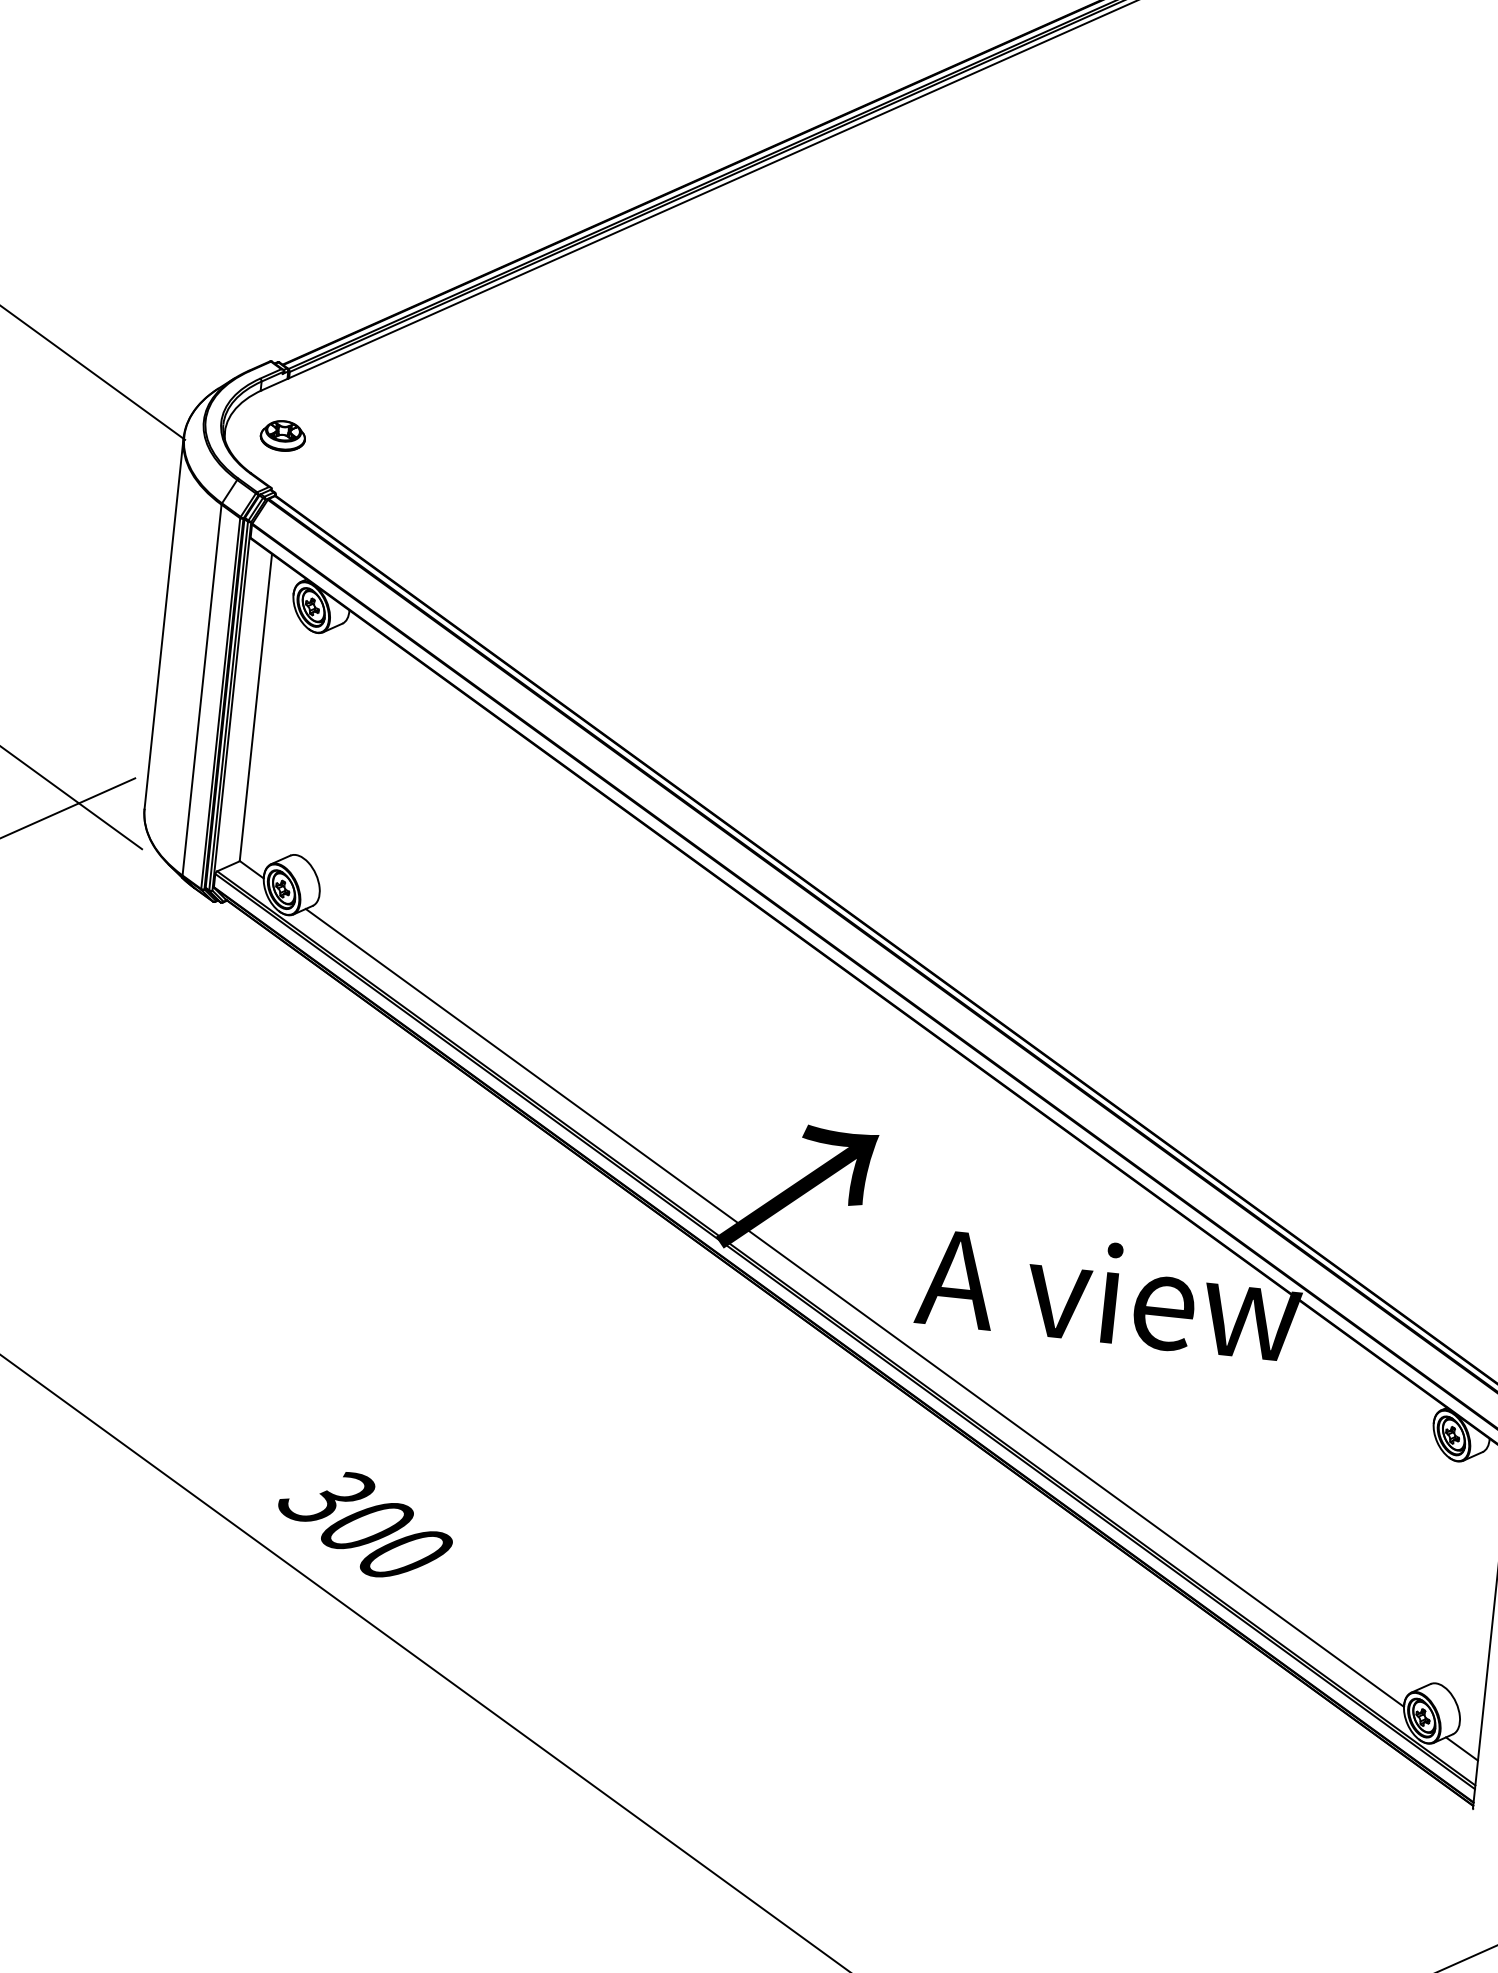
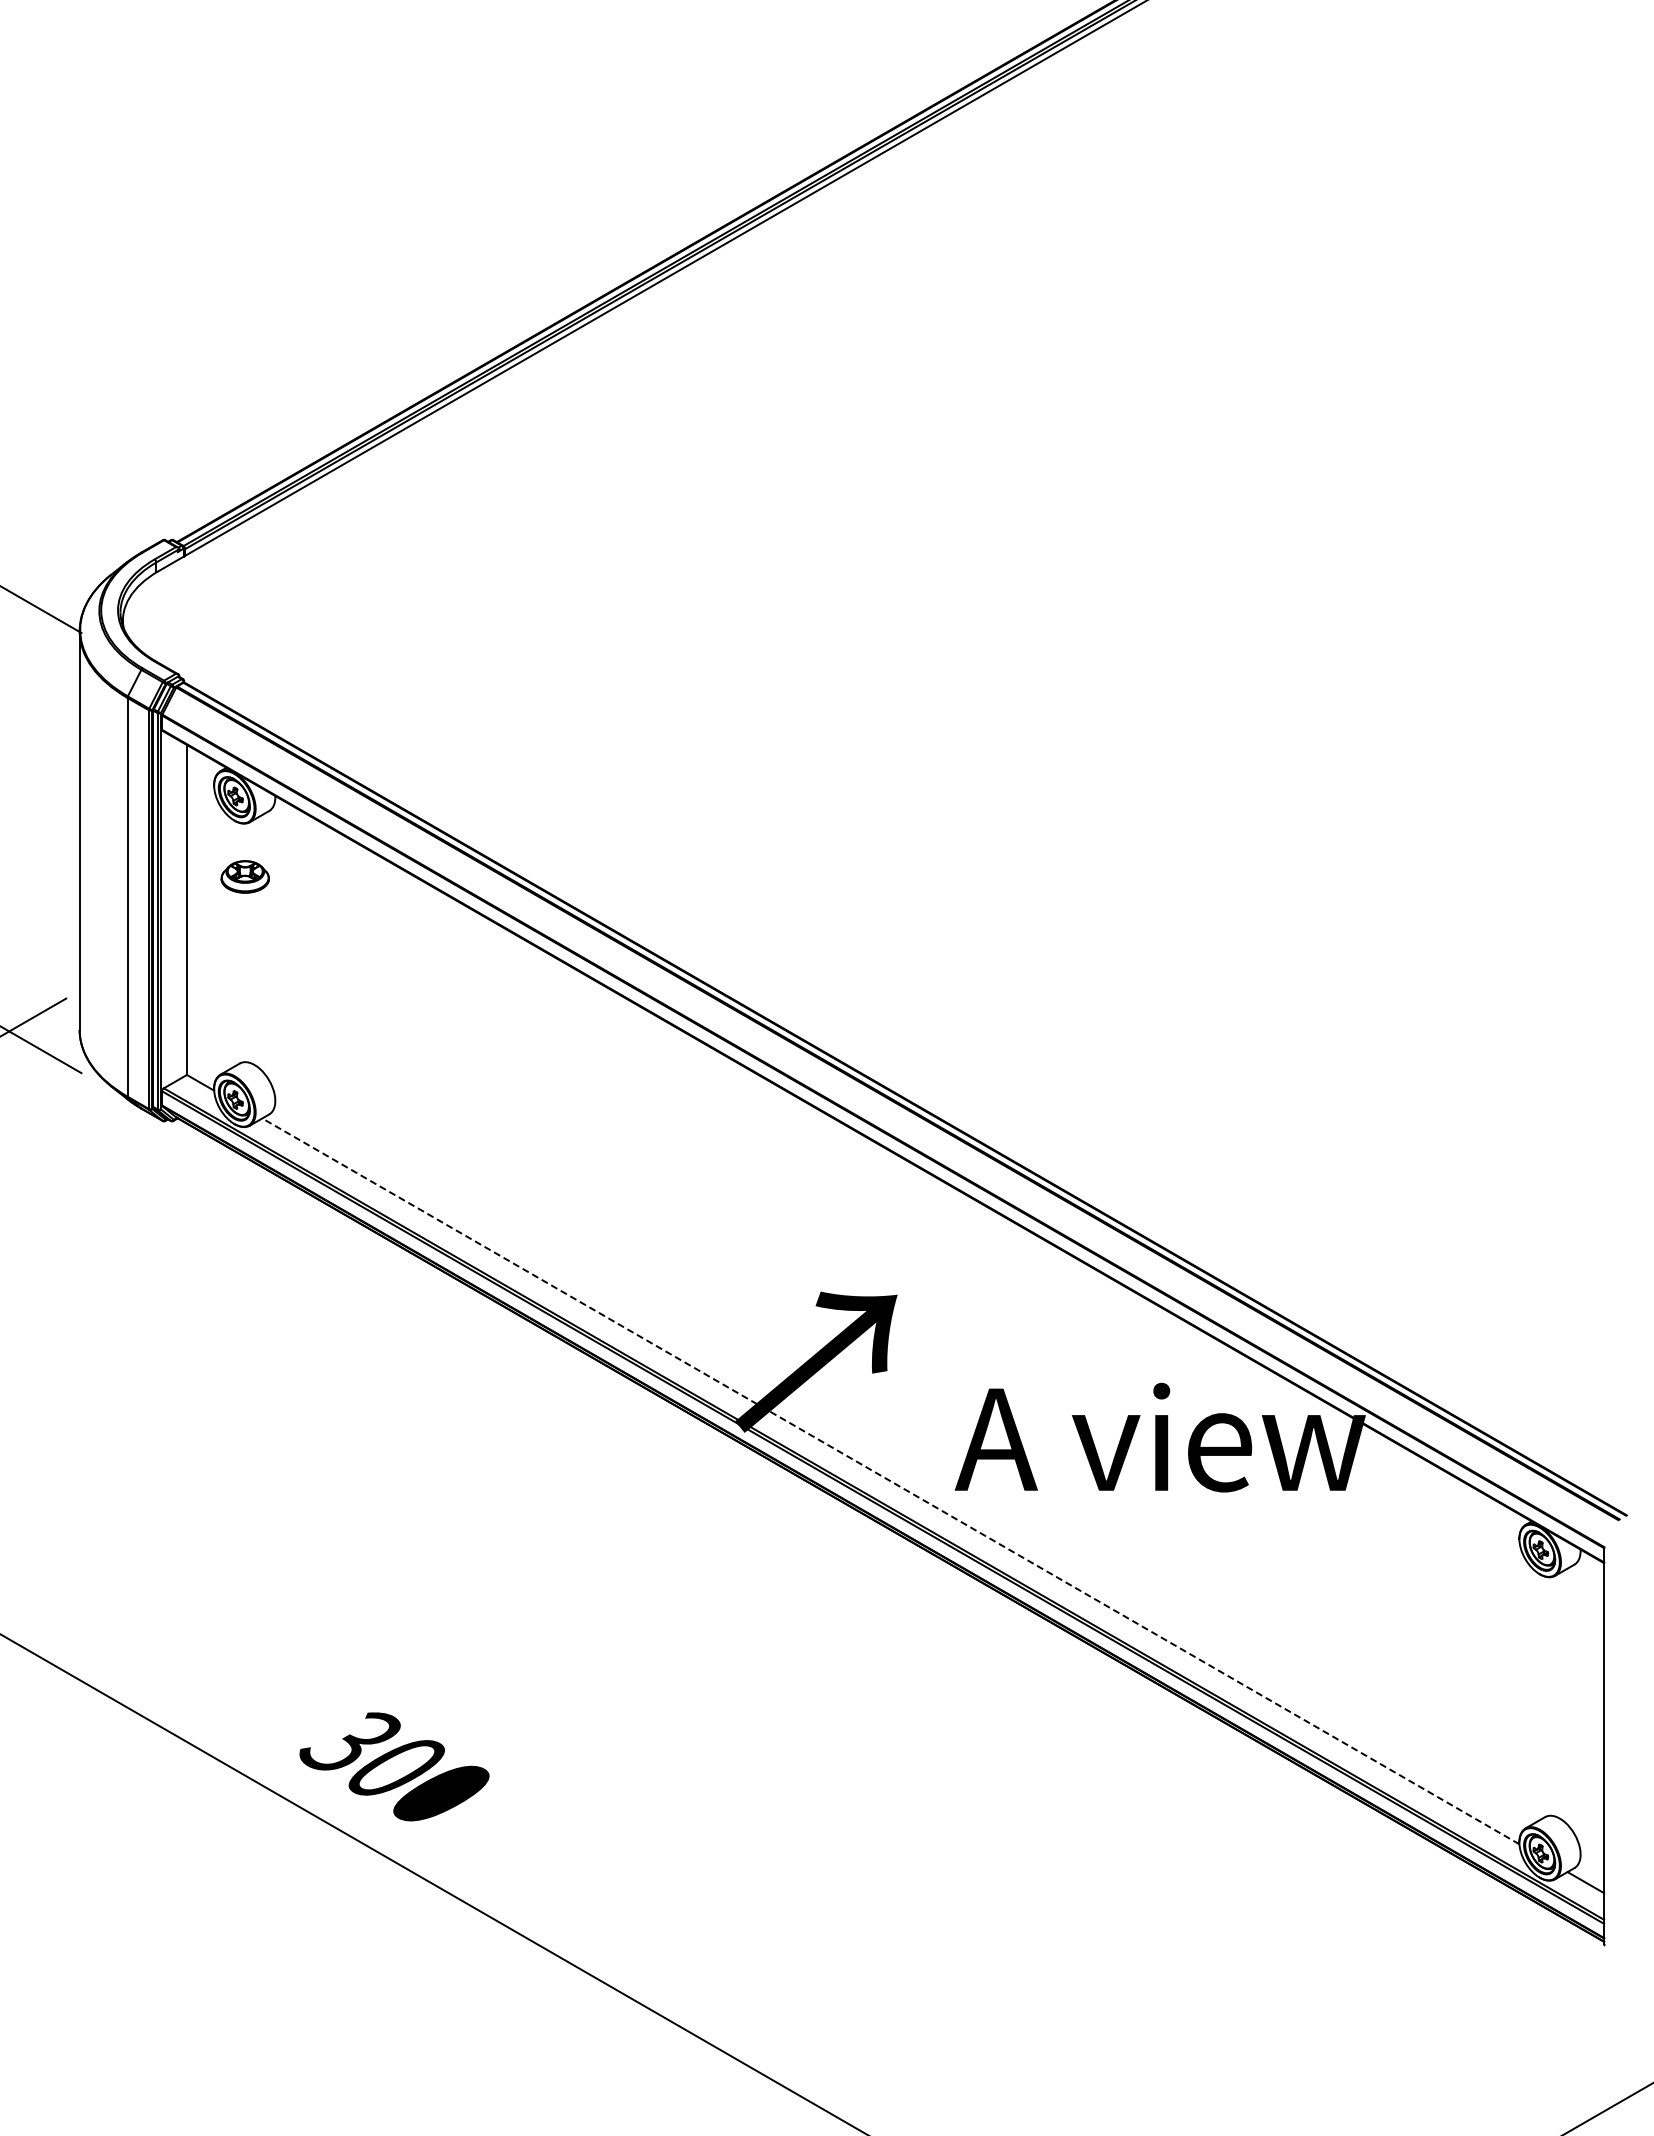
part: (282, 435) -> (244, 876), moved
line: (854, 1308) -> (890, 1481), solid -> dashed

